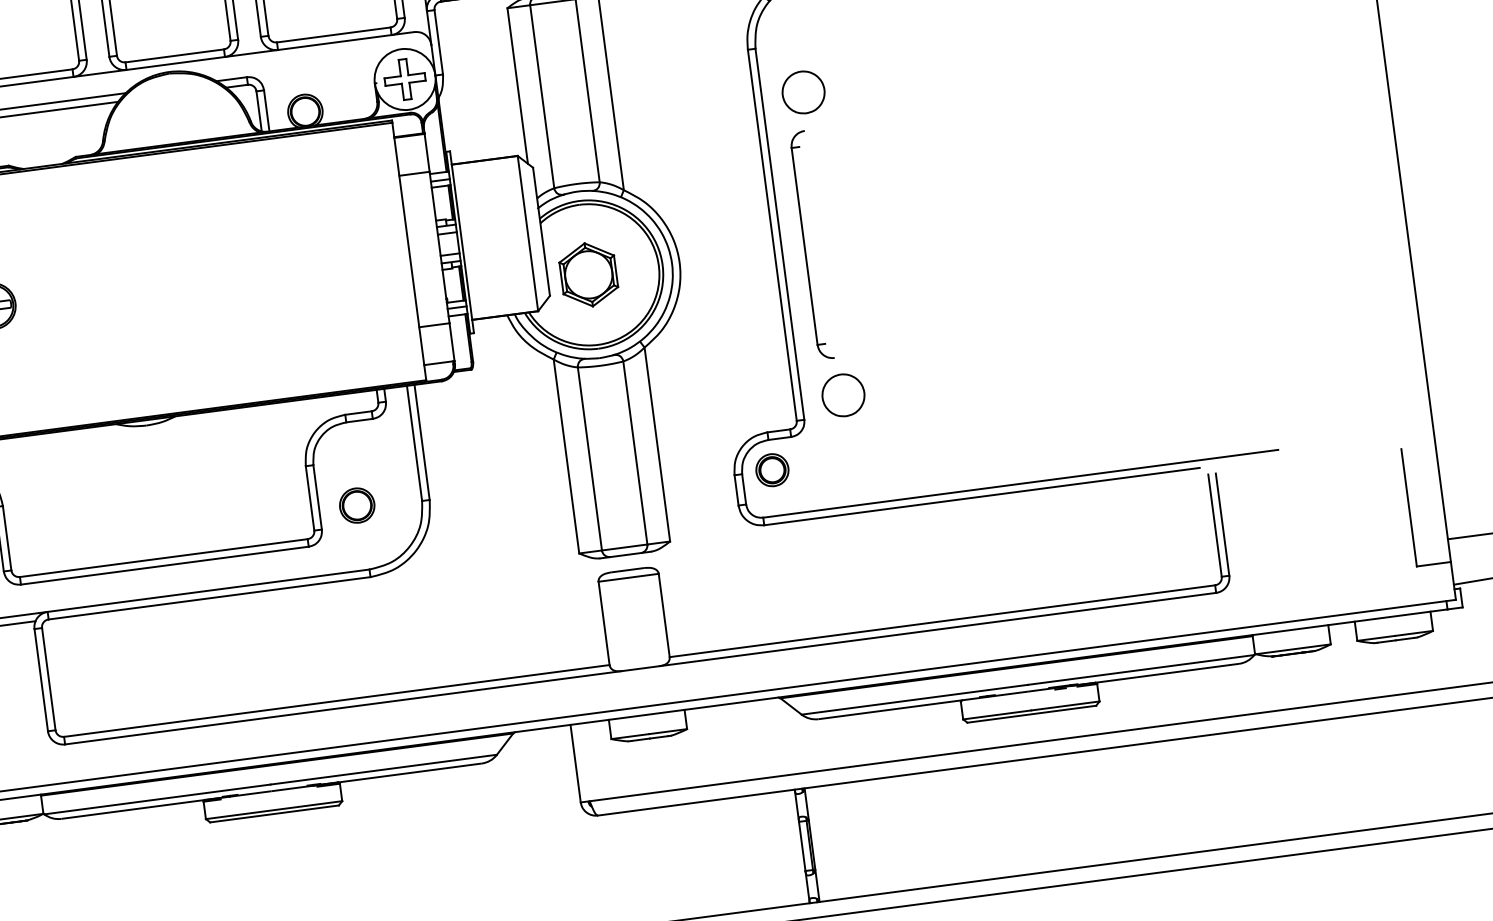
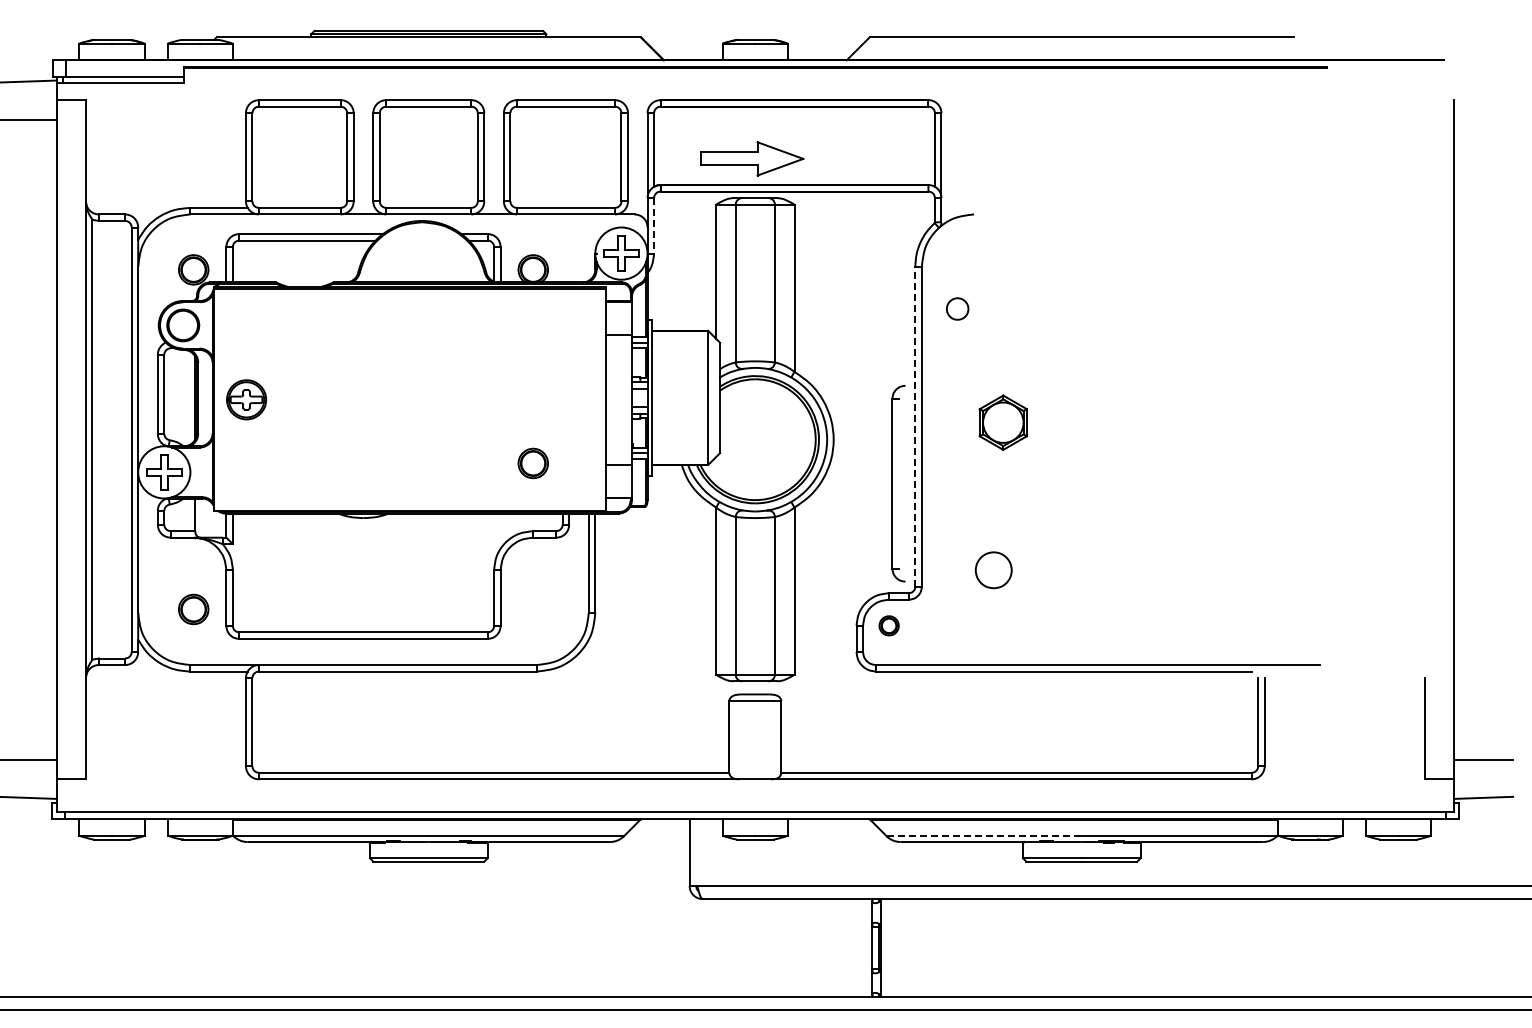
line: (439, 41) -> (654, 225), solid -> dashed
part: (803, 91) -> (957, 308), size x0.6
line: (772, 235) -> (915, 426), solid -> dashed
part: (811, 245) -> (898, 483), moved
part: (587, 274) -> (1002, 422), moved
part: (843, 395) -> (993, 570), moved
part: (771, 469) -> (888, 625), size x0.7
part: (356, 505) -> (532, 463), moved
line: (915, 699) -> (984, 836), solid -> dashed

